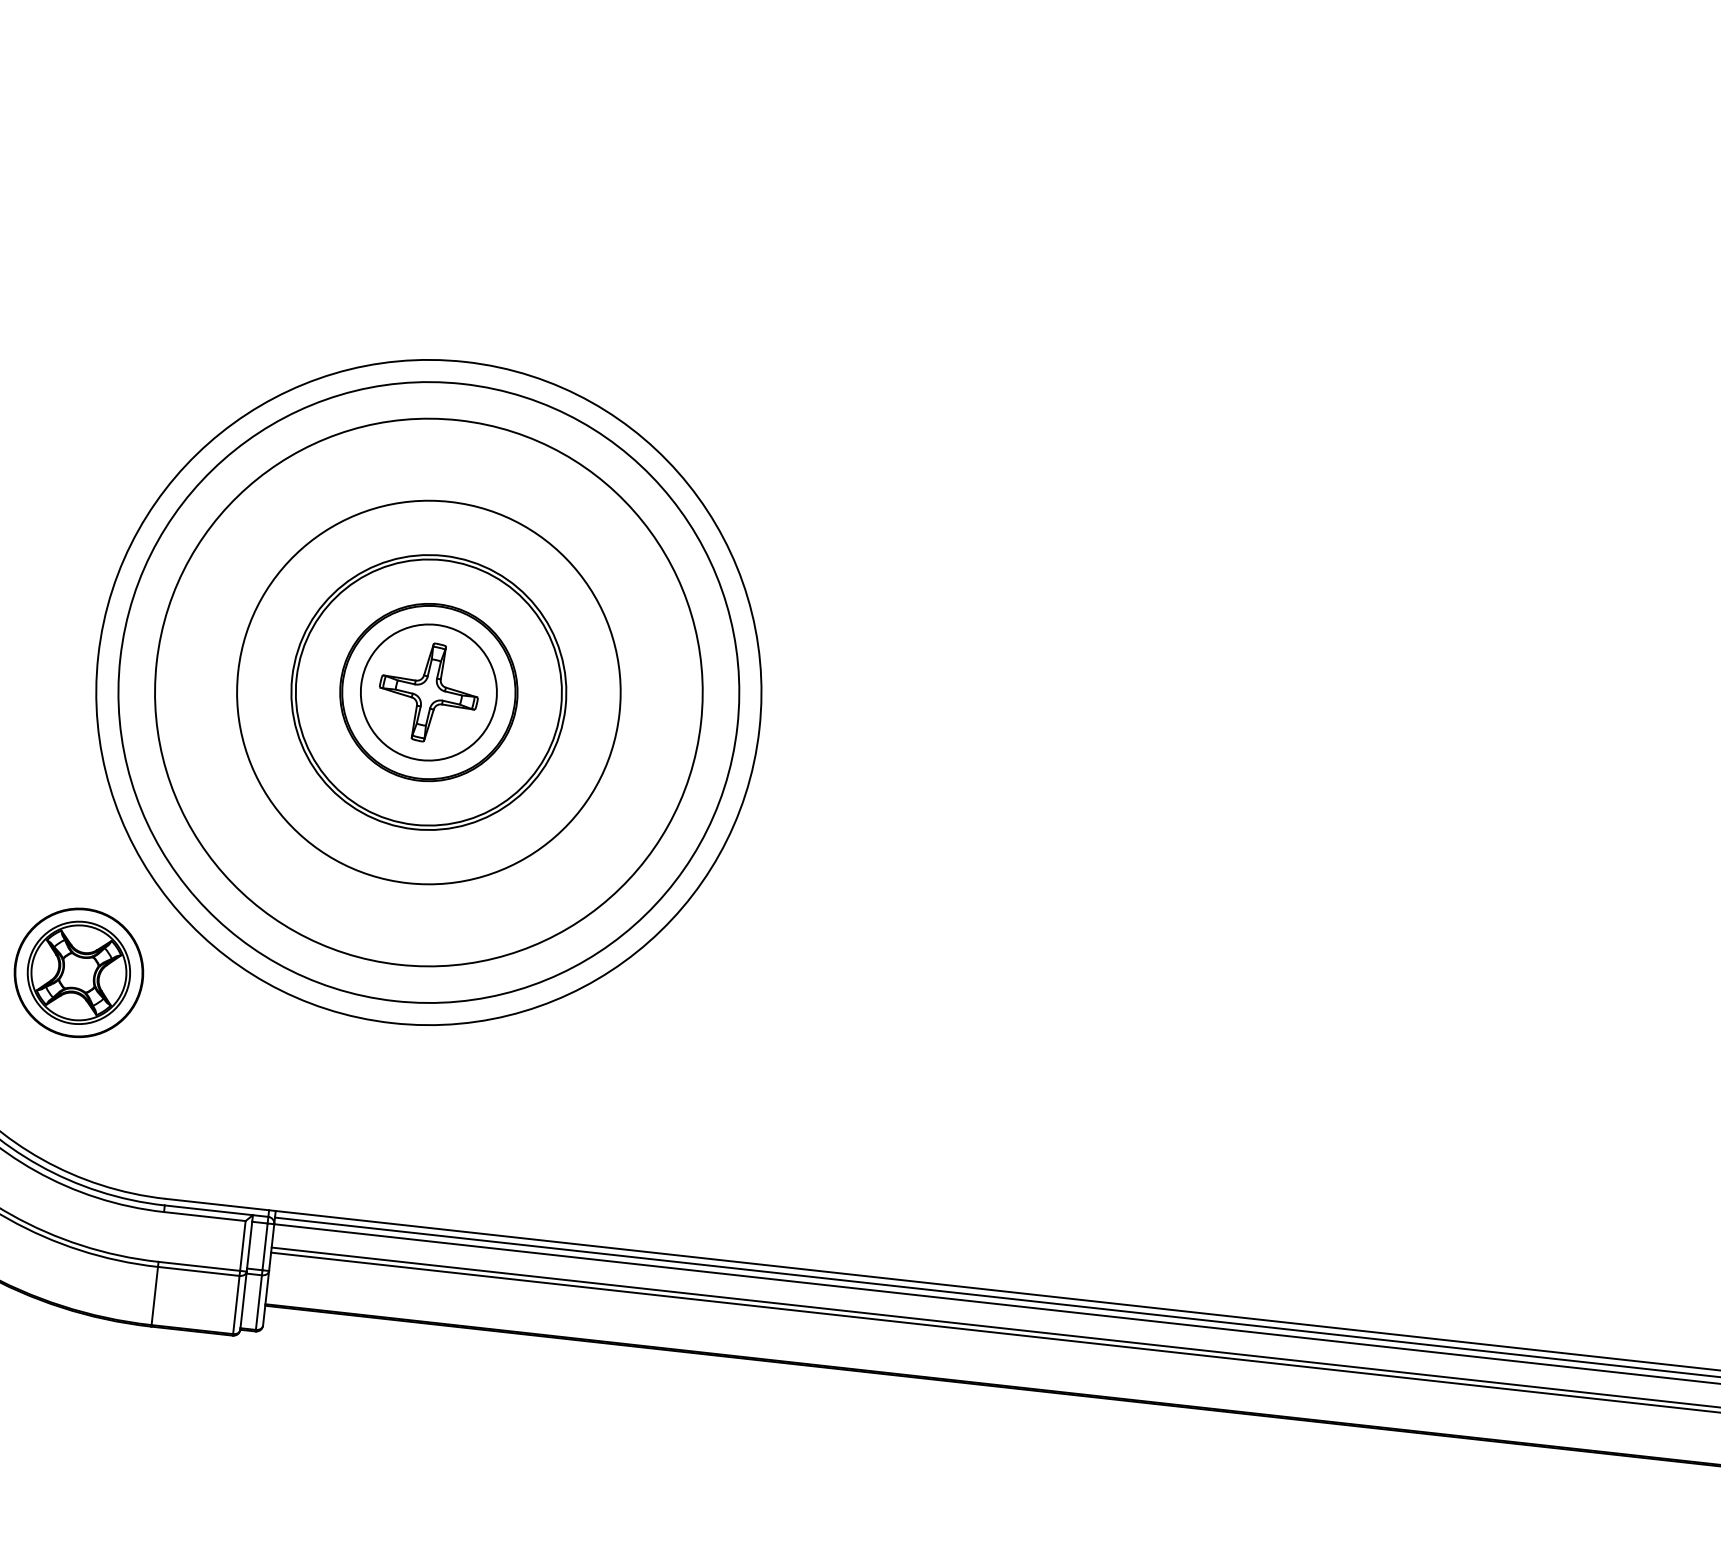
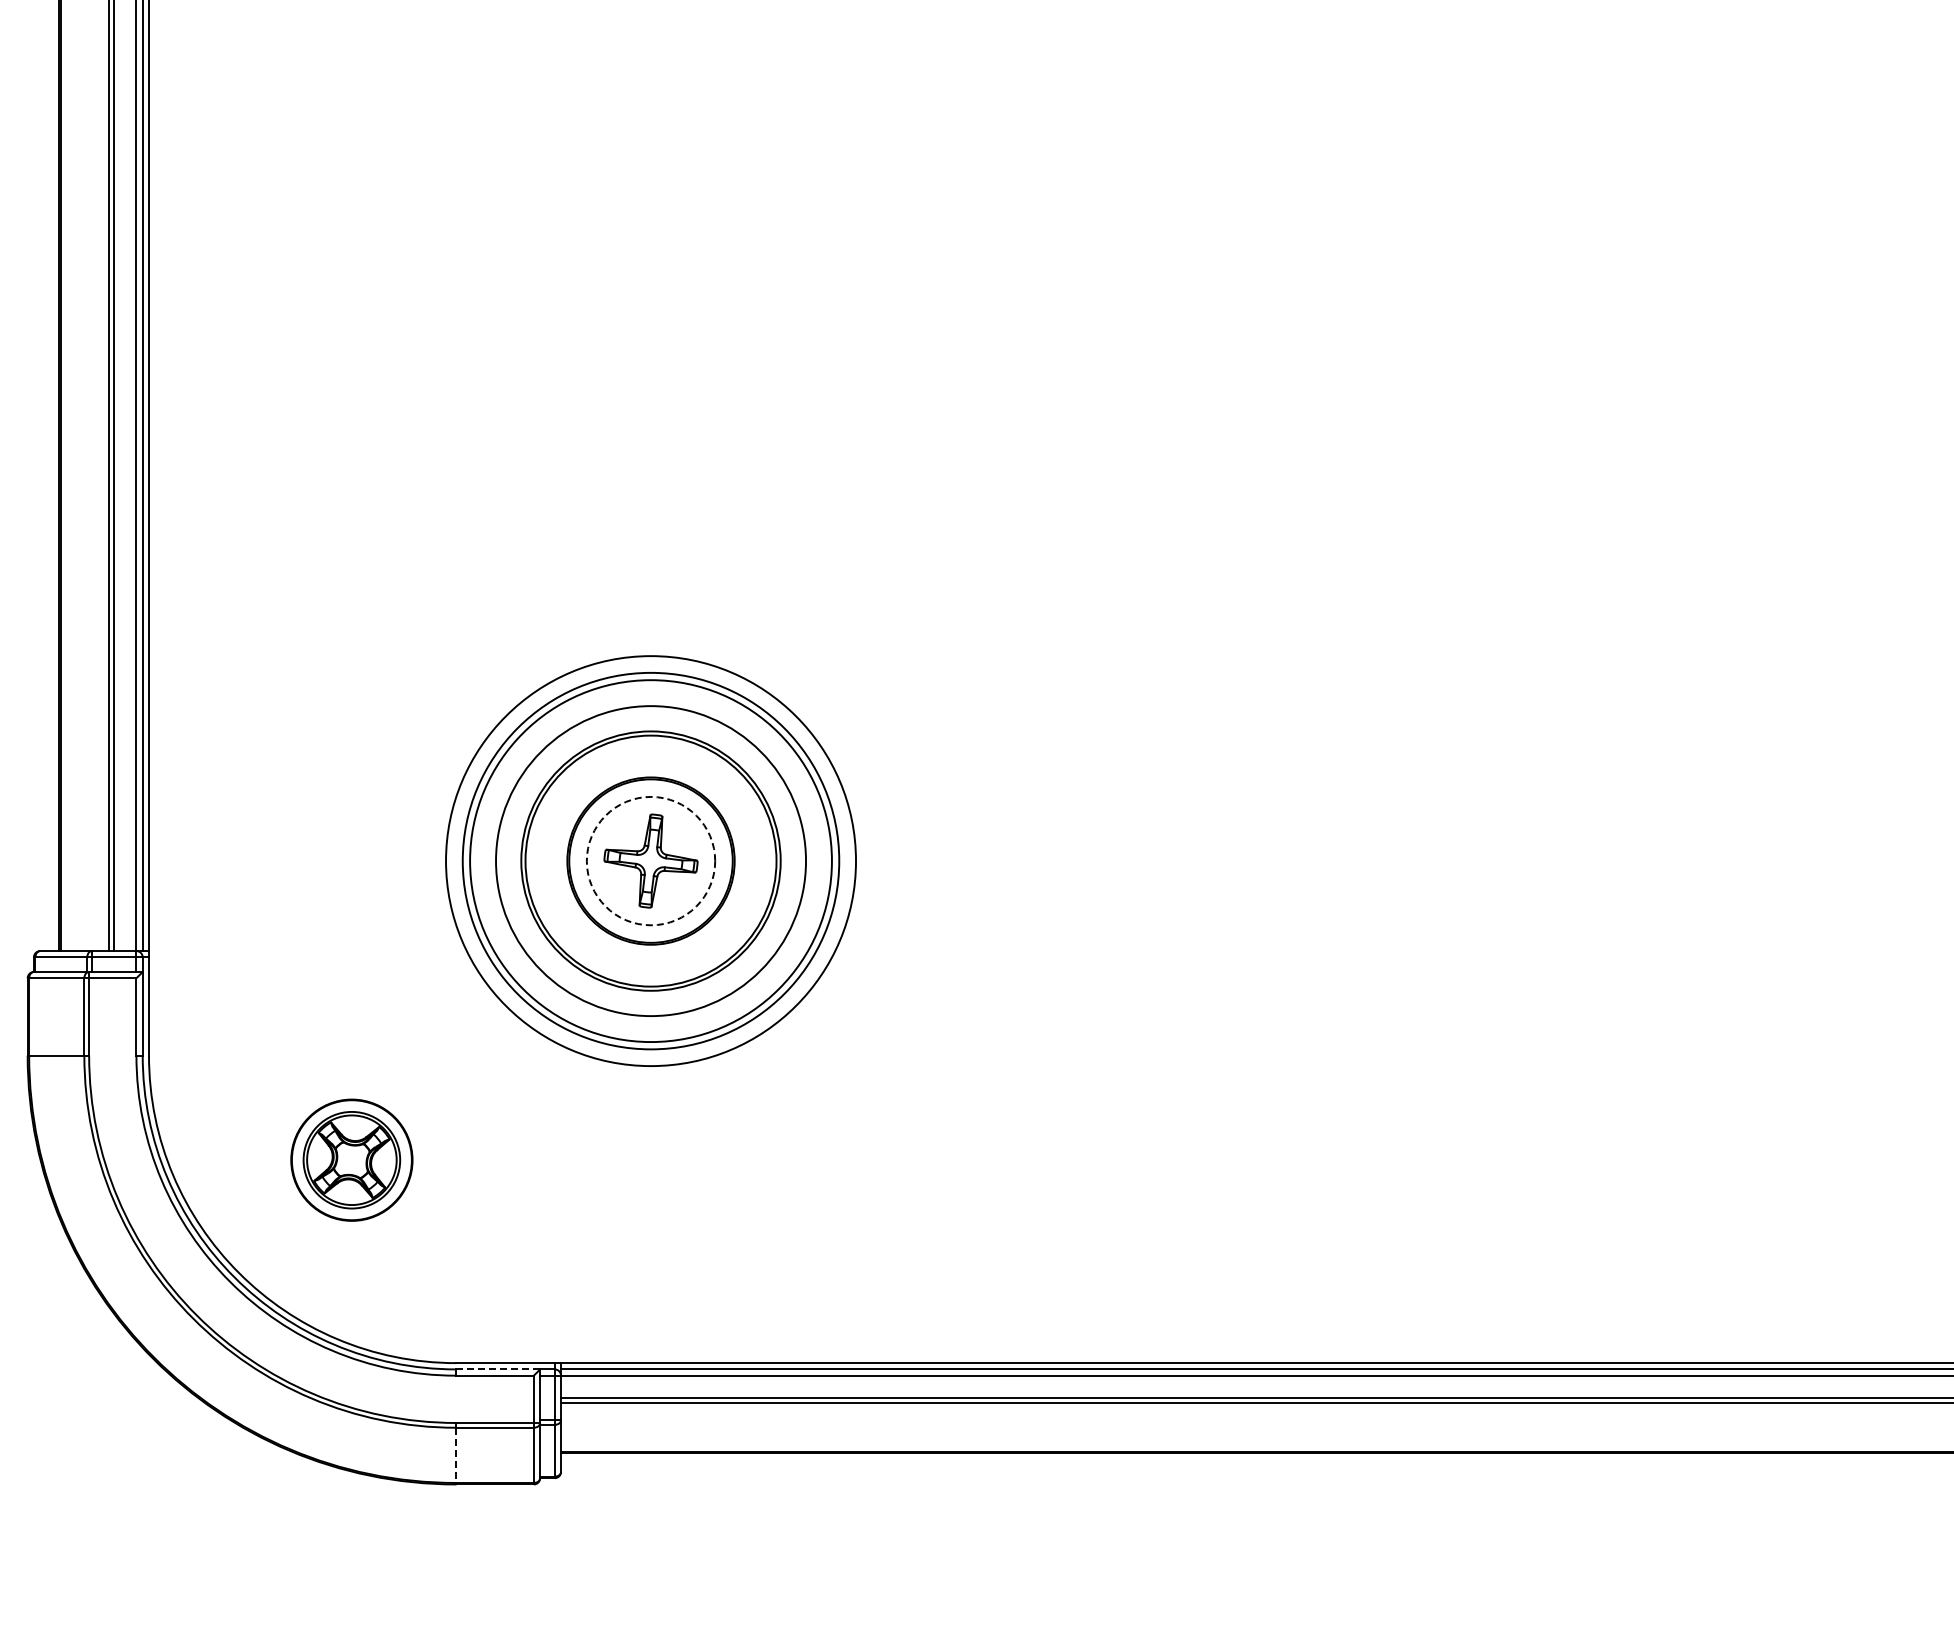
circle: (428, 691) -> (650, 860), size x0.6
circle: (428, 691) -> (650, 860), size x0.6
circle: (428, 691) -> (650, 860), size x0.7
circle: (428, 691) -> (650, 860), solid -> dashed
line: (209, 1210) -> (498, 1369), solid -> dashed
line: (154, 1296) -> (456, 1455), solid -> dashed

